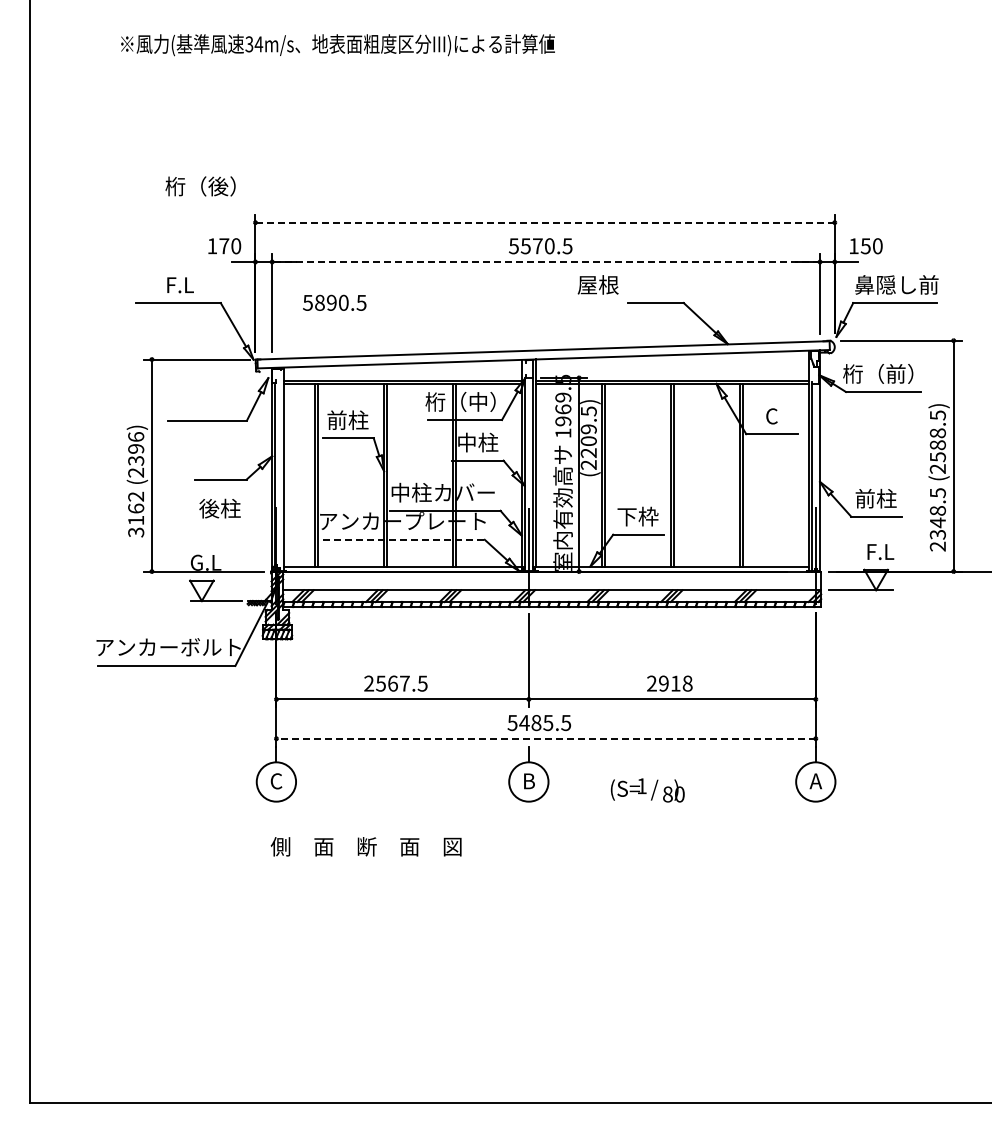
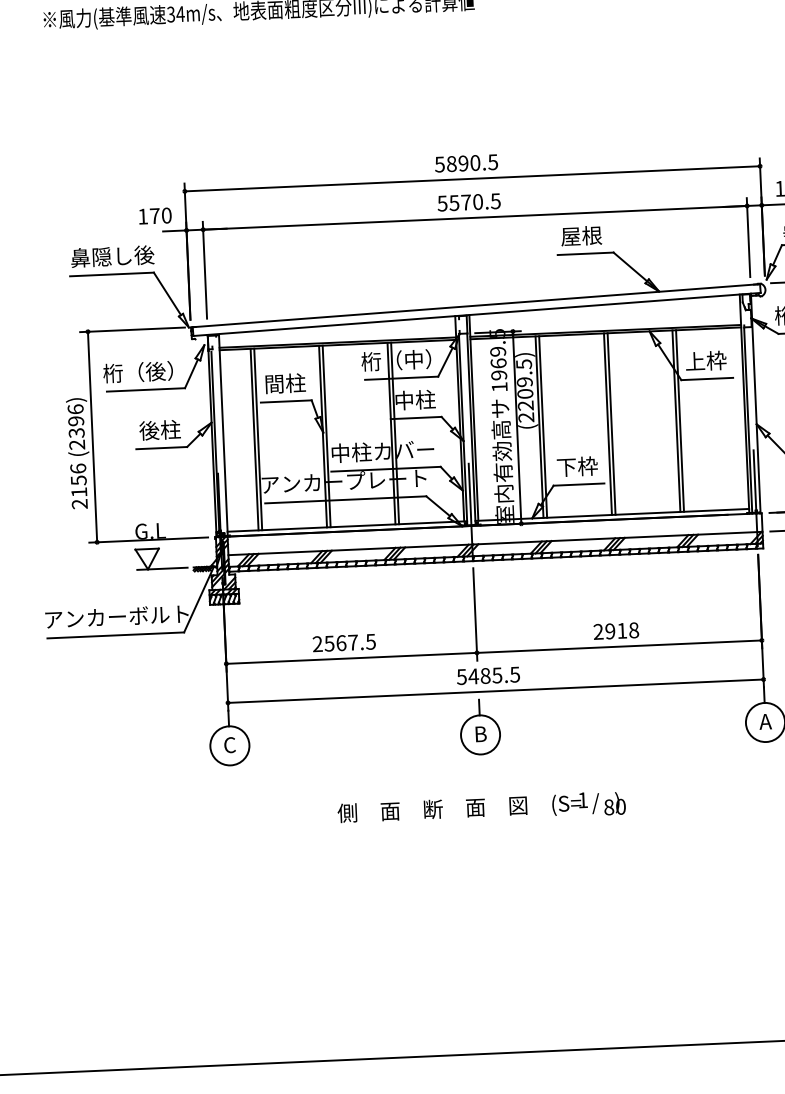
text: (200, 186) -> (138, 372), moved
line: (545, 222) -> (472, 178), dashed -> solid
line: (546, 262) -> (475, 218), dashed -> solid
text: (179, 284) -> (112, 256), F.L -> 鼻隠し後
text: (597, 284) -> (580, 235), moved
text: (334, 302) -> (466, 163), moved
text: (771, 415) -> (705, 360), C -> 上枠
text: (336, 420) -> (273, 384), 前柱 -> 間柱
text: (219, 508) -> (159, 430), moved
text: (136, 514) -> (79, 486), 3162 -> 2156
line: (404, 539) -> (346, 499), dashed -> solid
line: (546, 738) -> (496, 690), dashed -> solid
text: (647, 790) -> (588, 804), moved
text: (365, 846) -> (431, 809), moved

